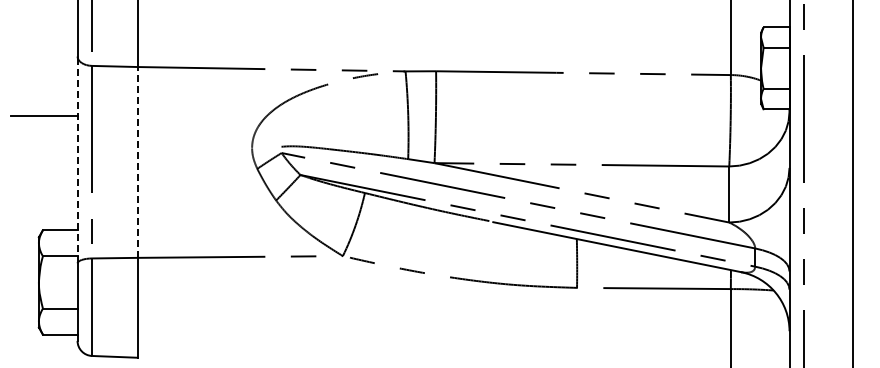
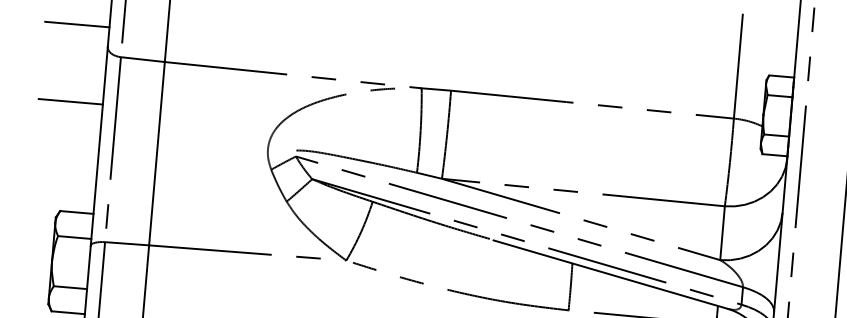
line: (43, 36) -> (76, 24), added
line: (77, 159) -> (99, 145), dashed -> solid
line: (137, 161) -> (156, 152), dashed -> solid

